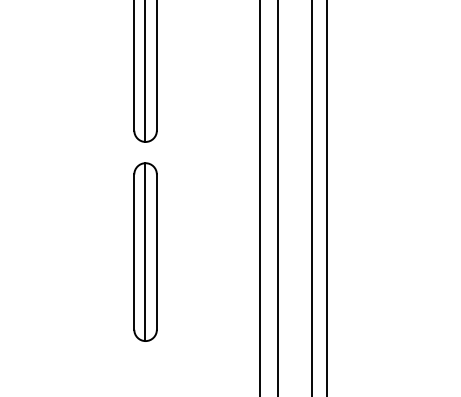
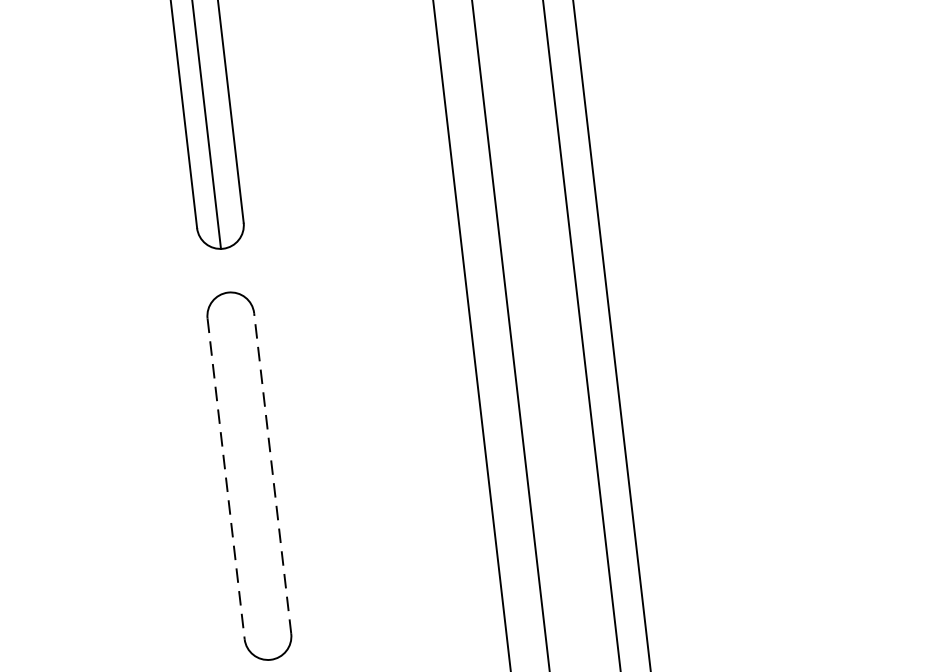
line: (134, 252) -> (226, 479), solid -> dashed
line: (144, 252) -> (247, 477), removed
line: (156, 252) -> (271, 474), solid -> dashed

